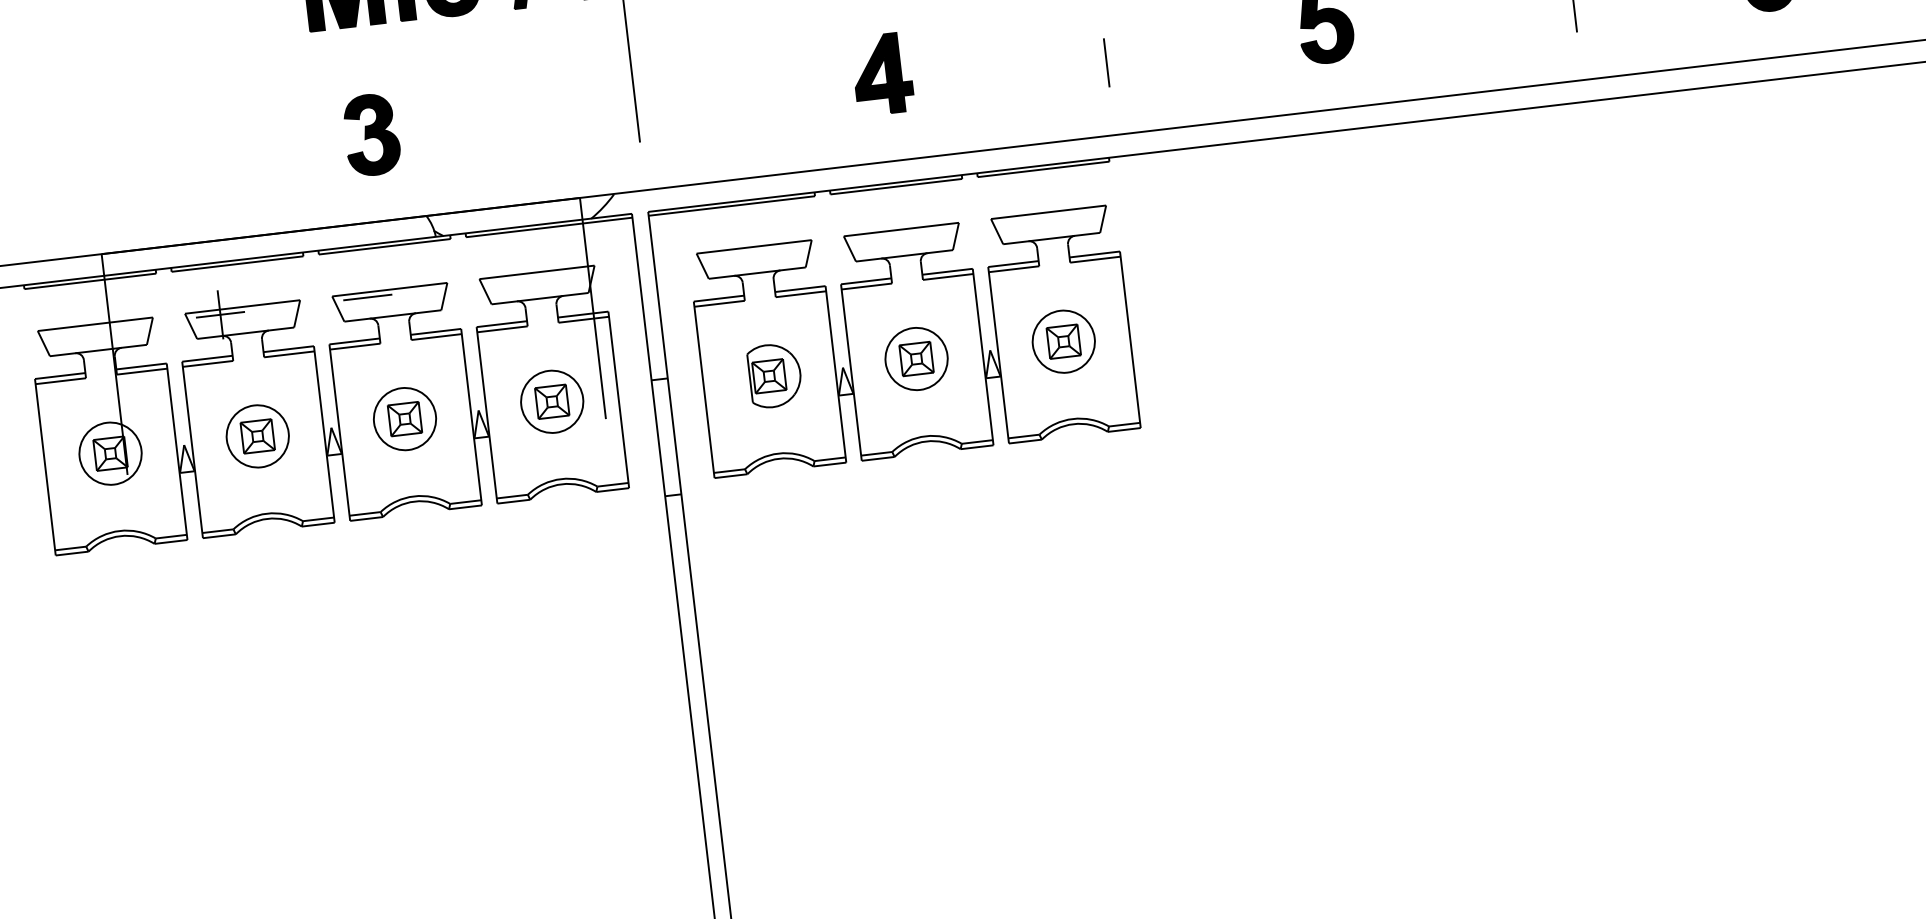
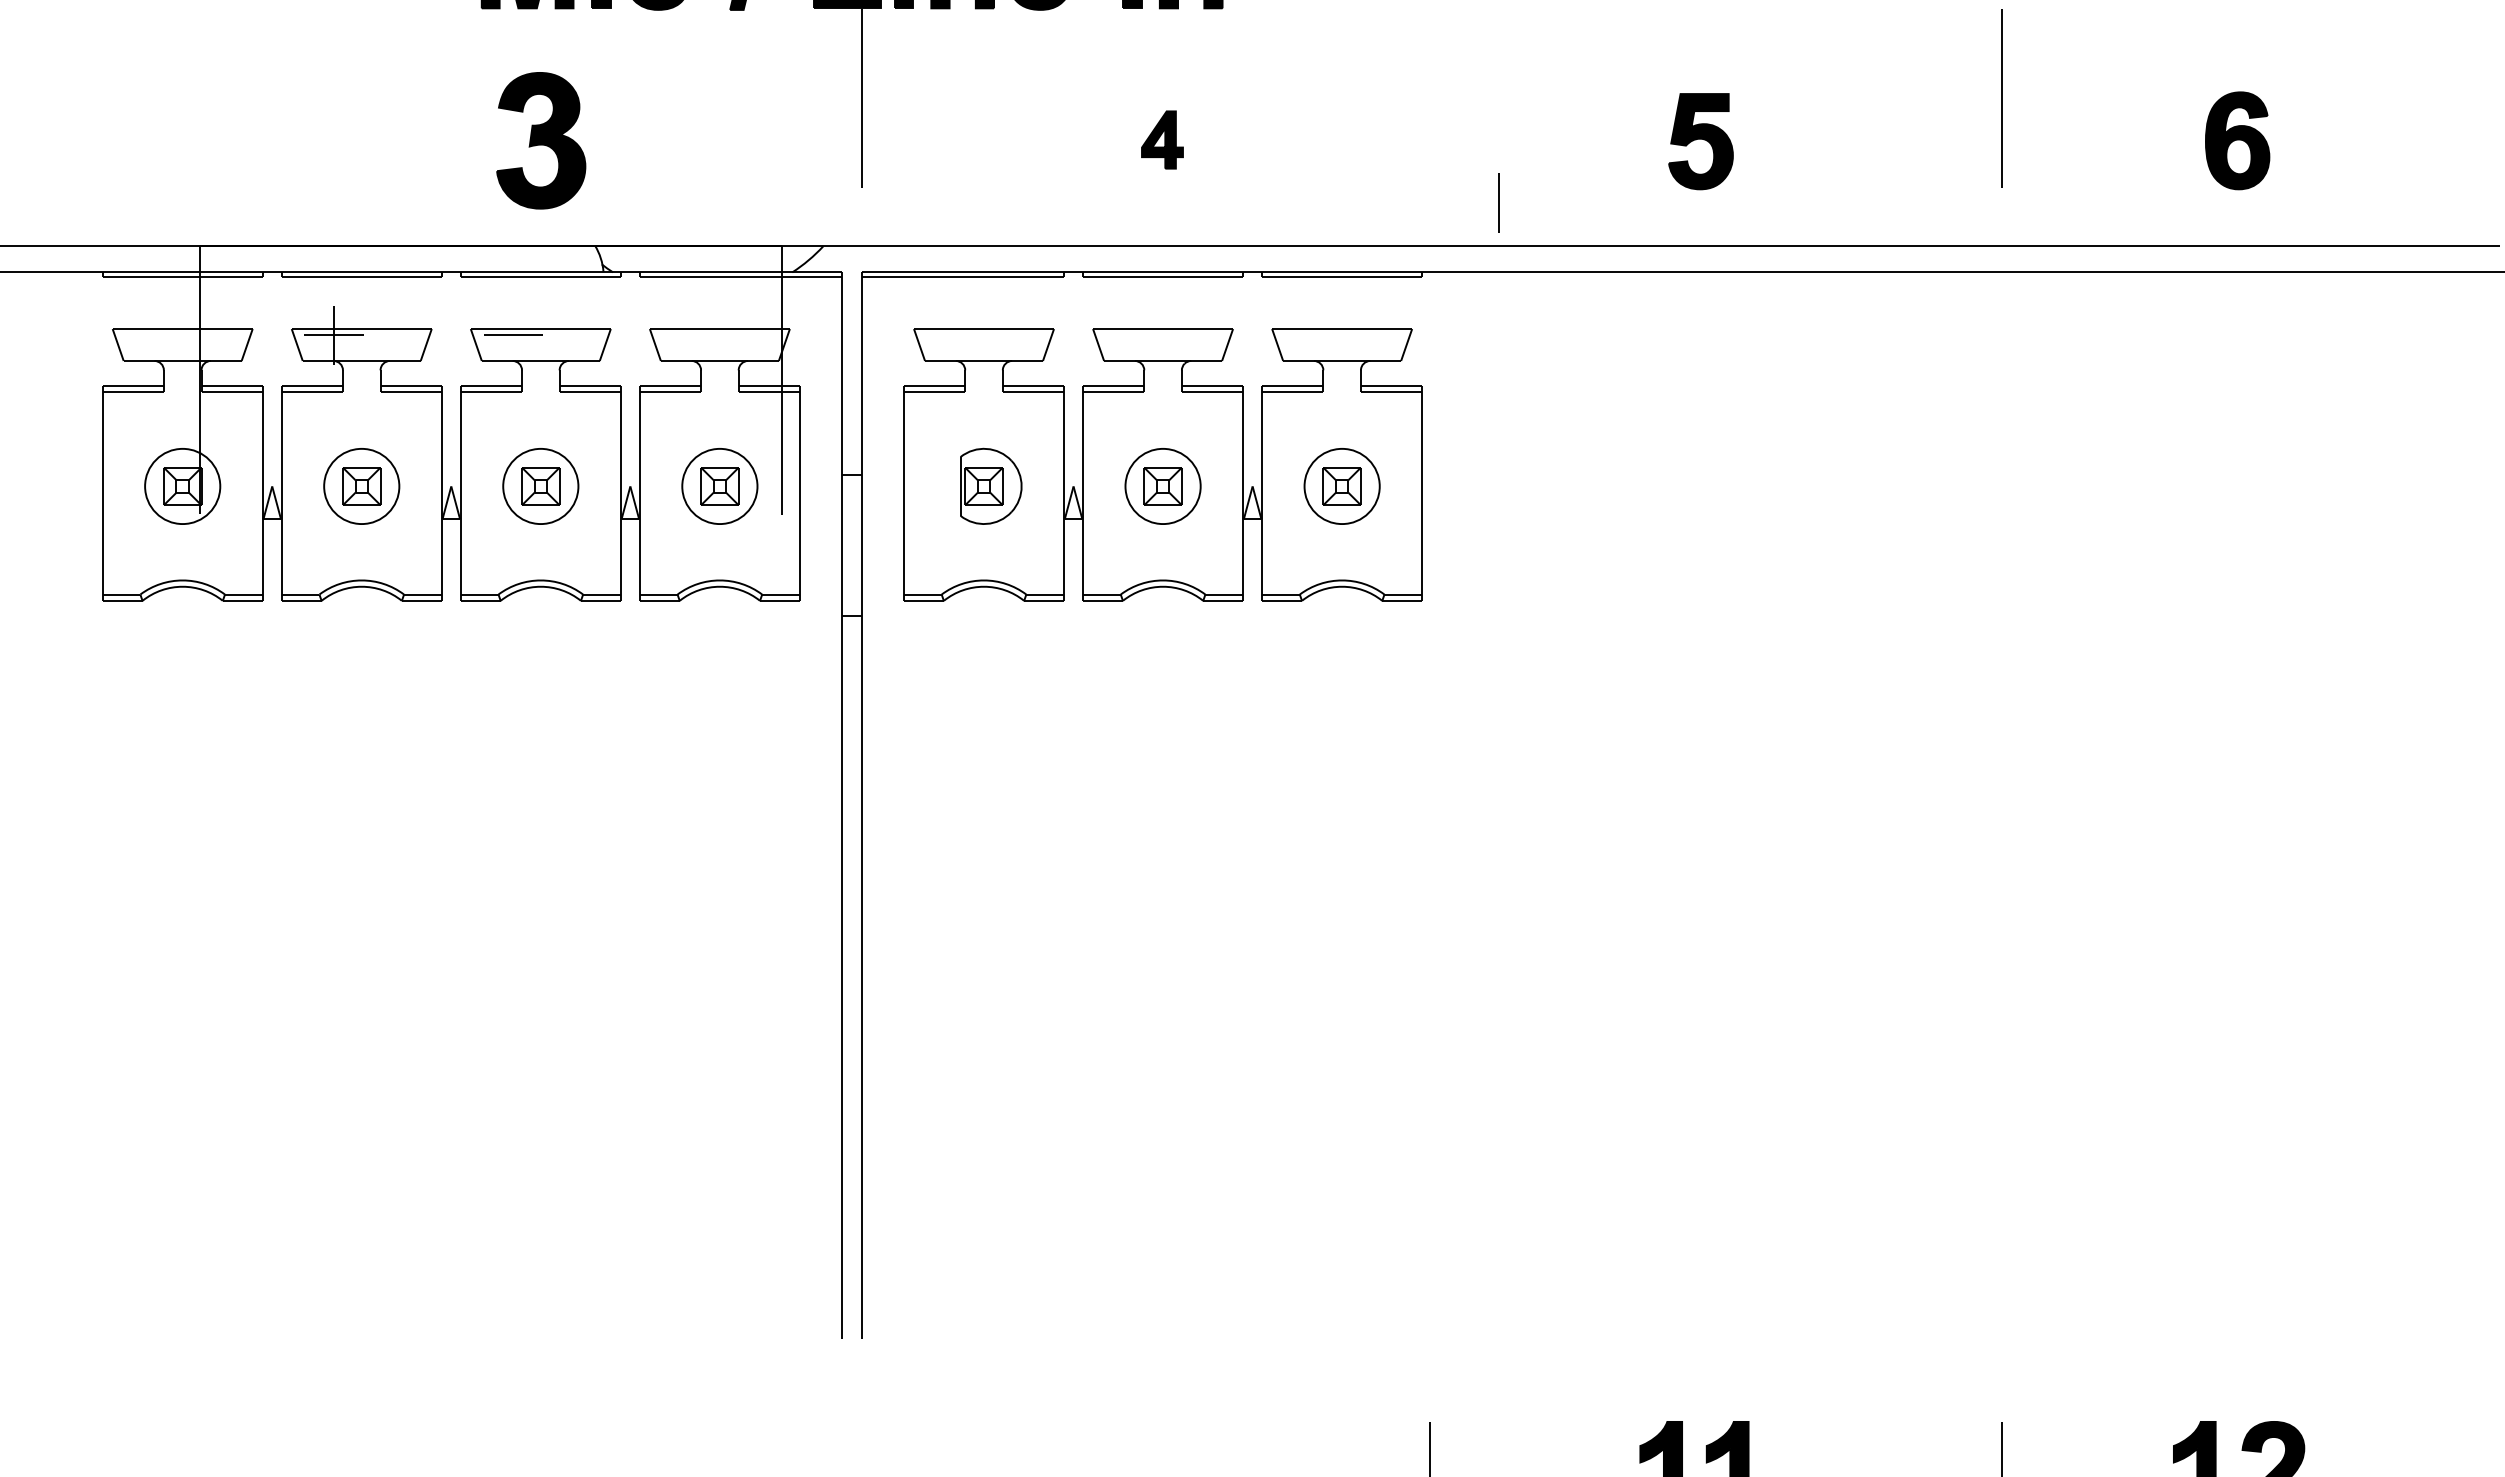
line: (1106, 62) -> (1498, 202), moved
part: (882, 73) -> (1162, 139), size x0.6
part: (371, 134) -> (540, 140), size x1.4

